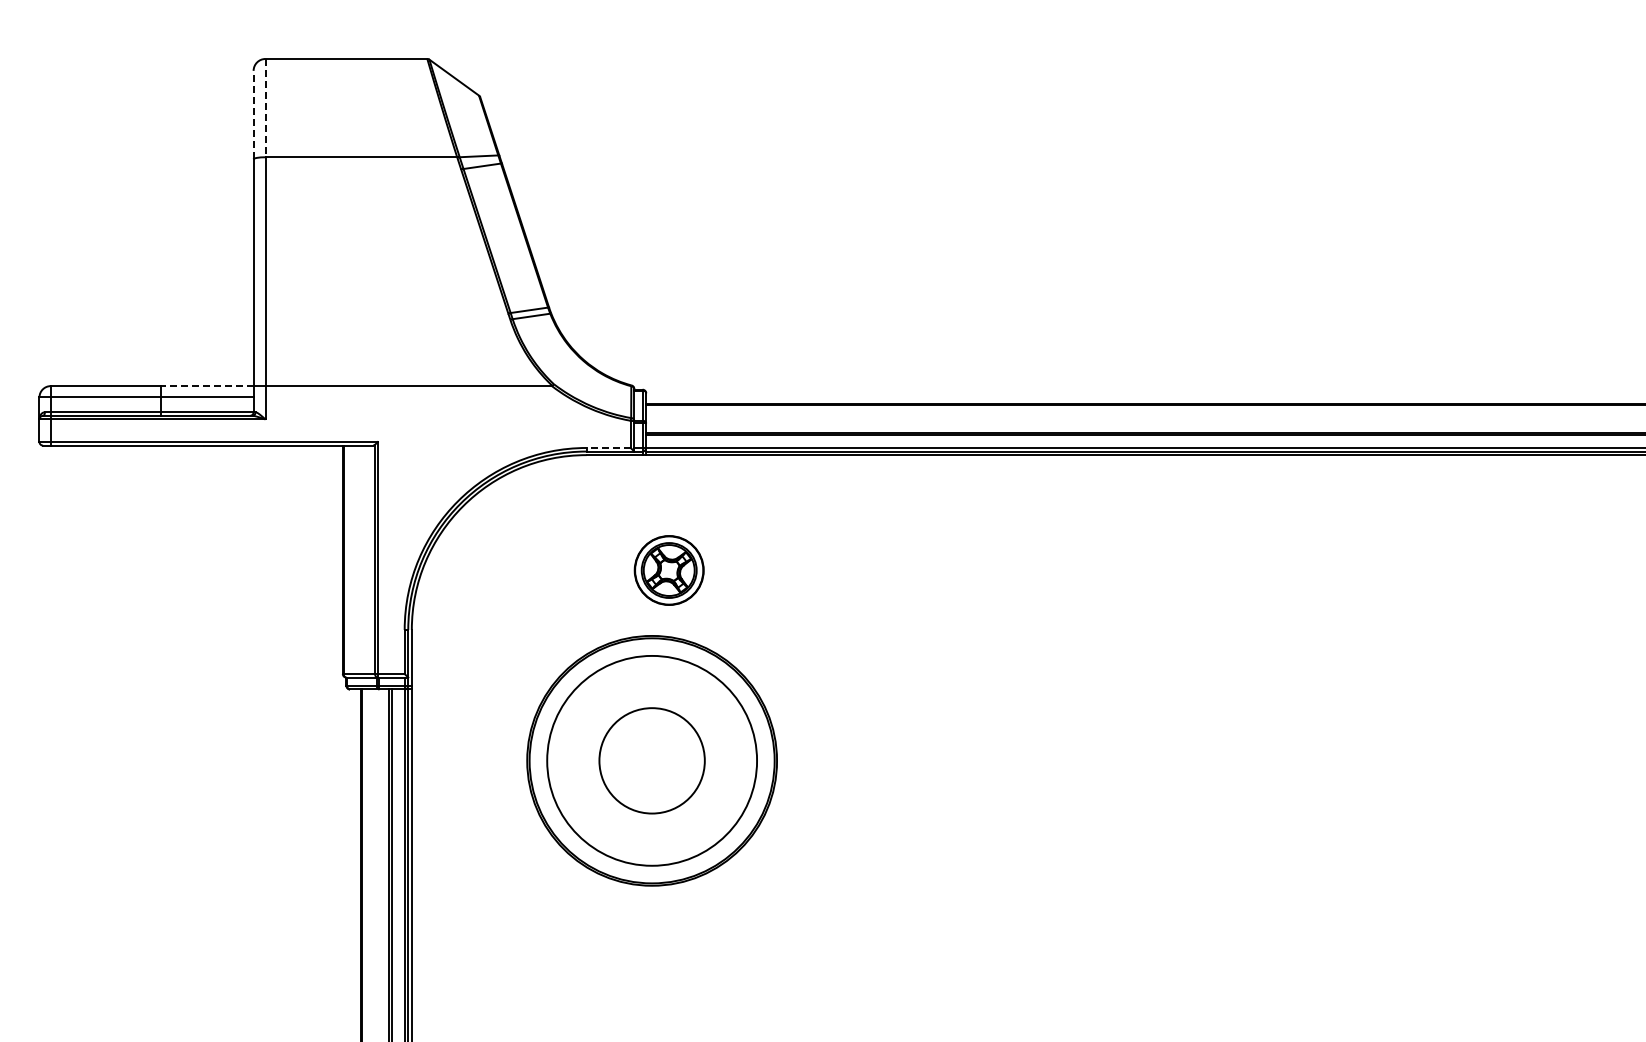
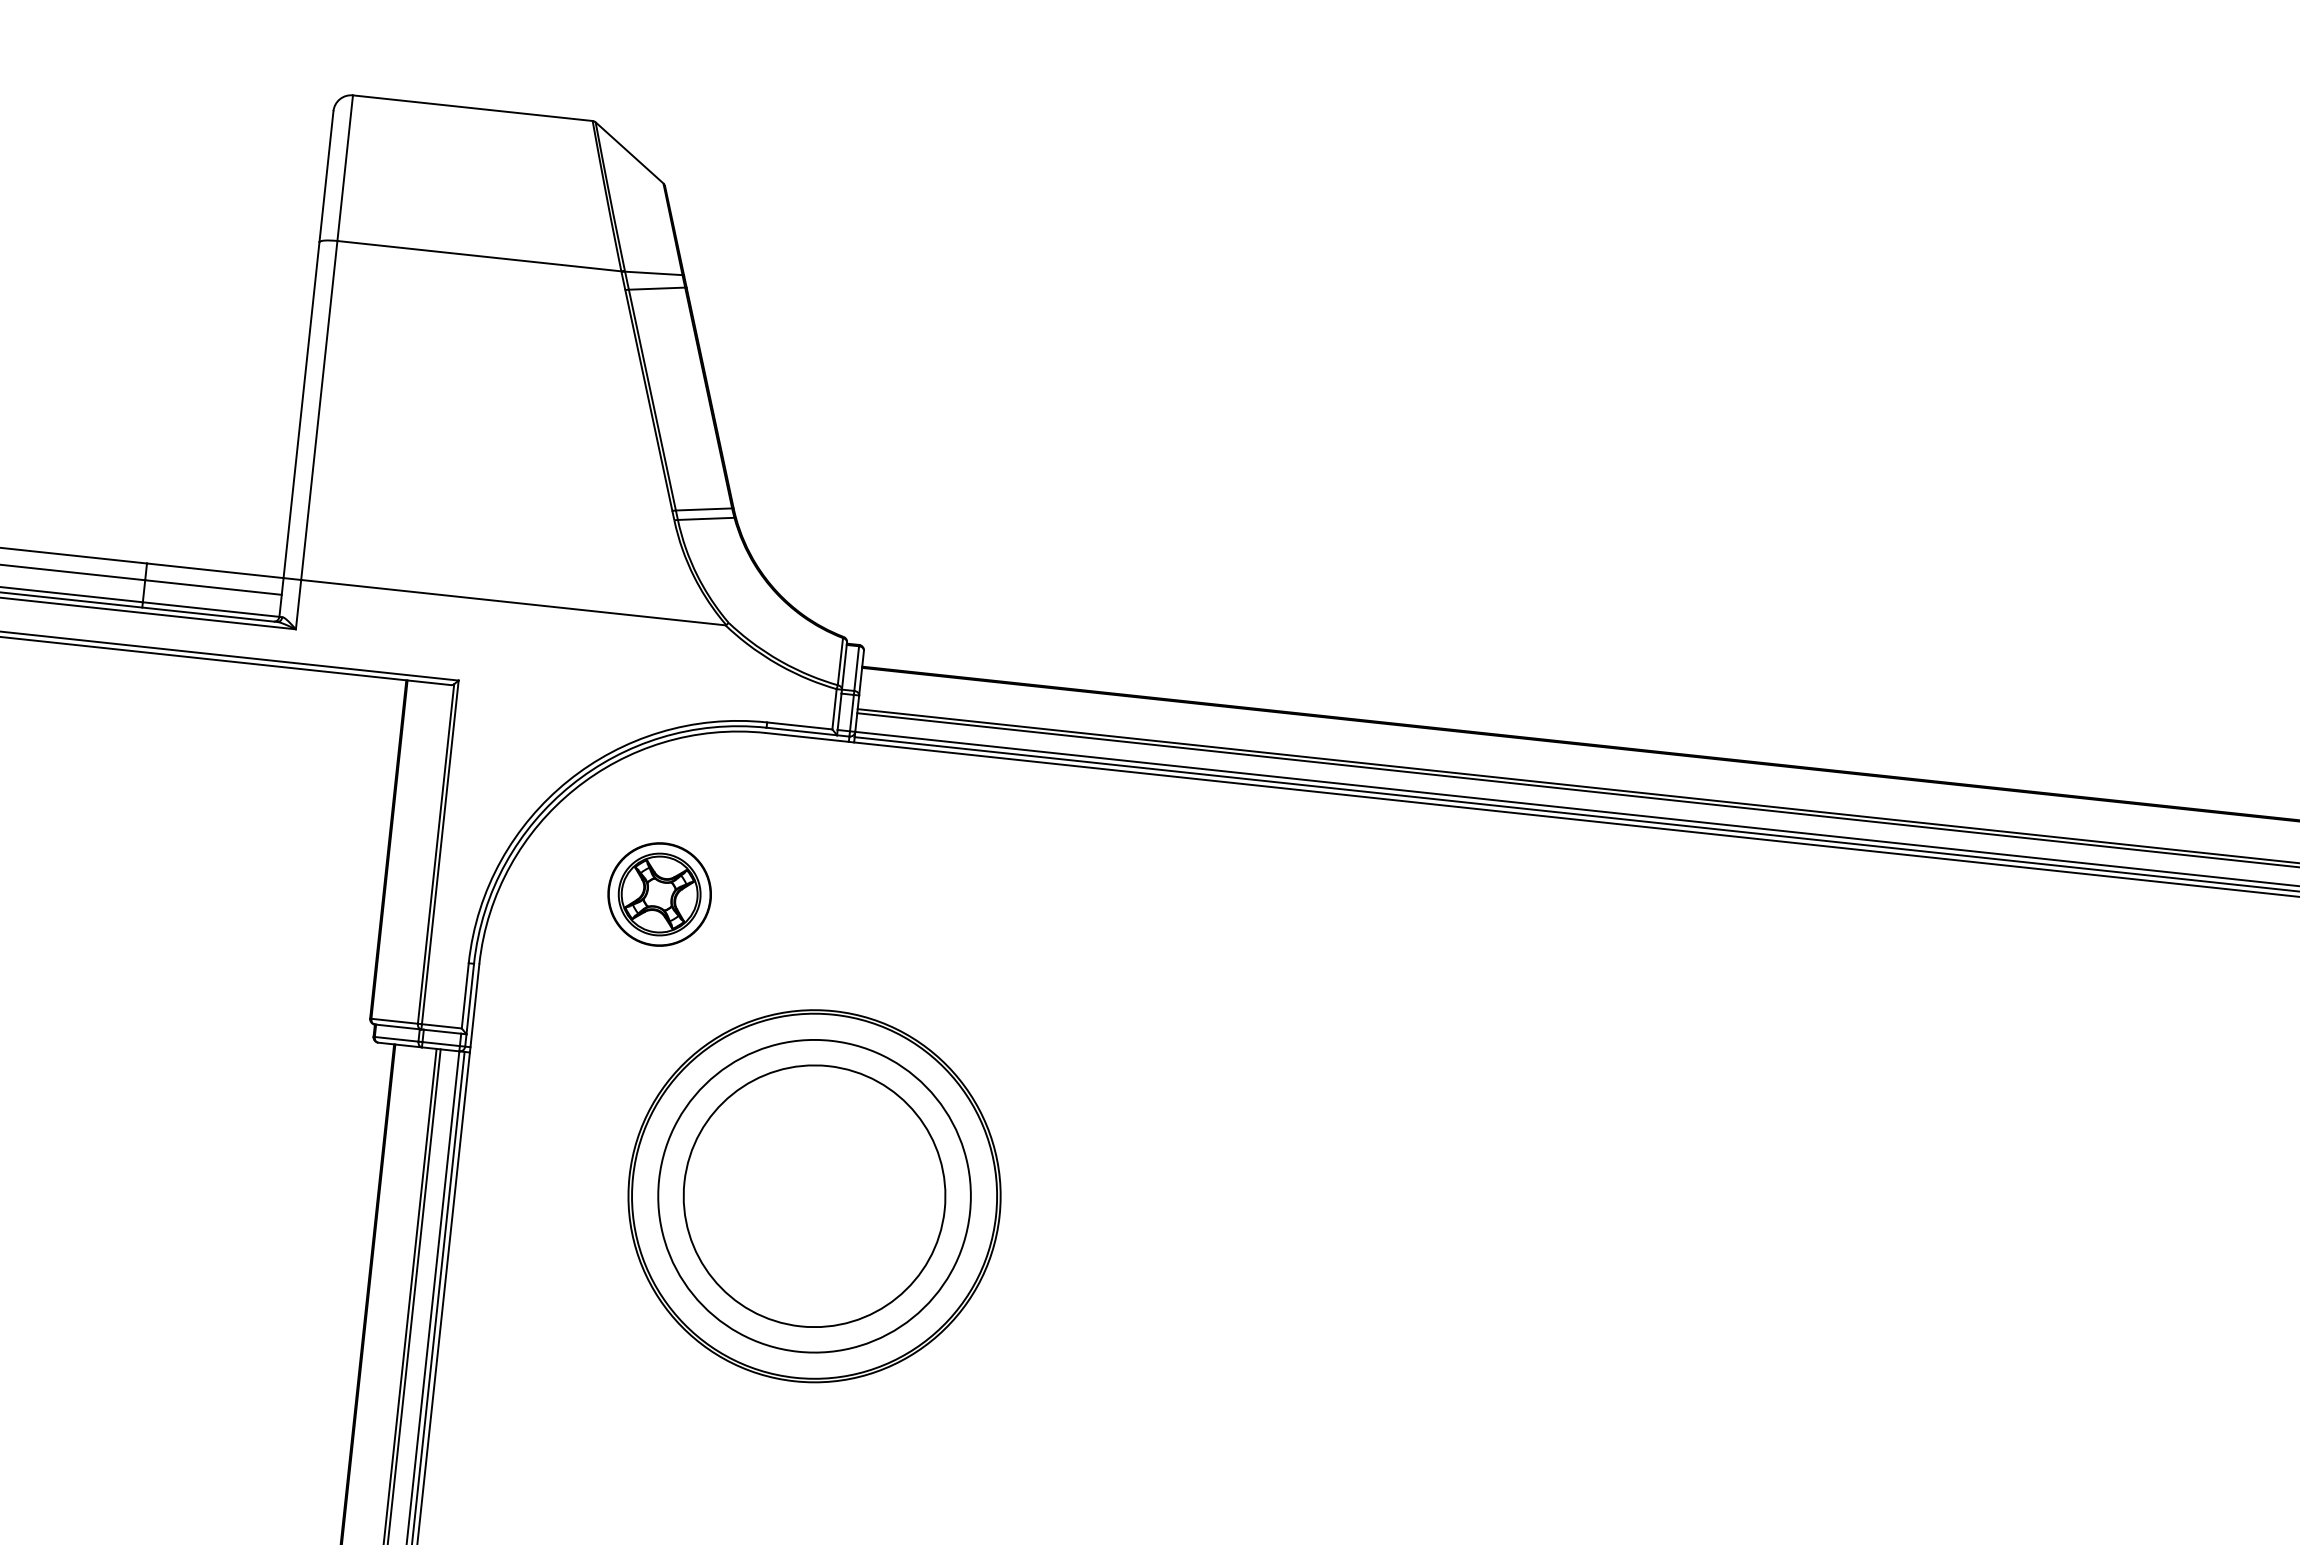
line: (265, 108) -> (345, 168), dashed -> solid
line: (253, 114) -> (326, 175), dashed -> solid
line: (207, 386) -> (215, 571), dashed -> solid
line: (608, 447) -> (799, 725), dashed -> solid
part: (668, 570) -> (658, 894), moved
circle: (651, 760) -> (813, 1195), size x1.67

